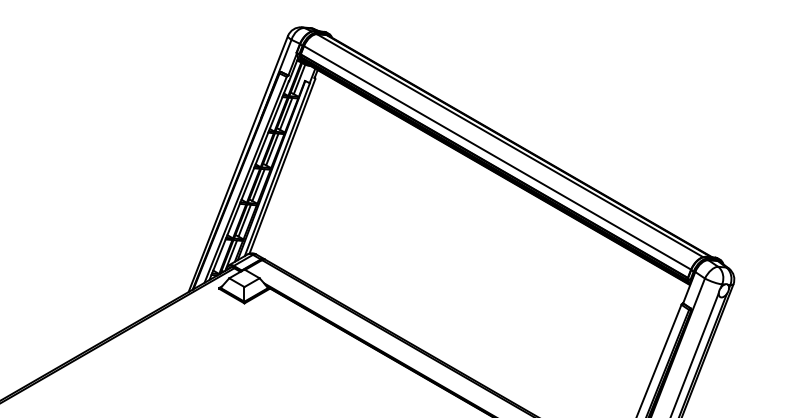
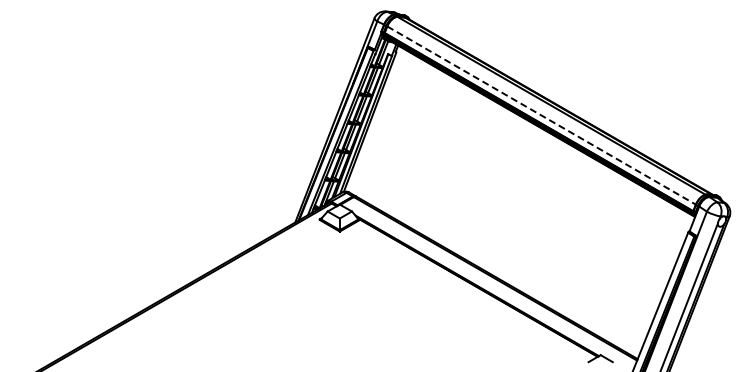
line: (498, 157) -> (542, 115), solid -> dashed

